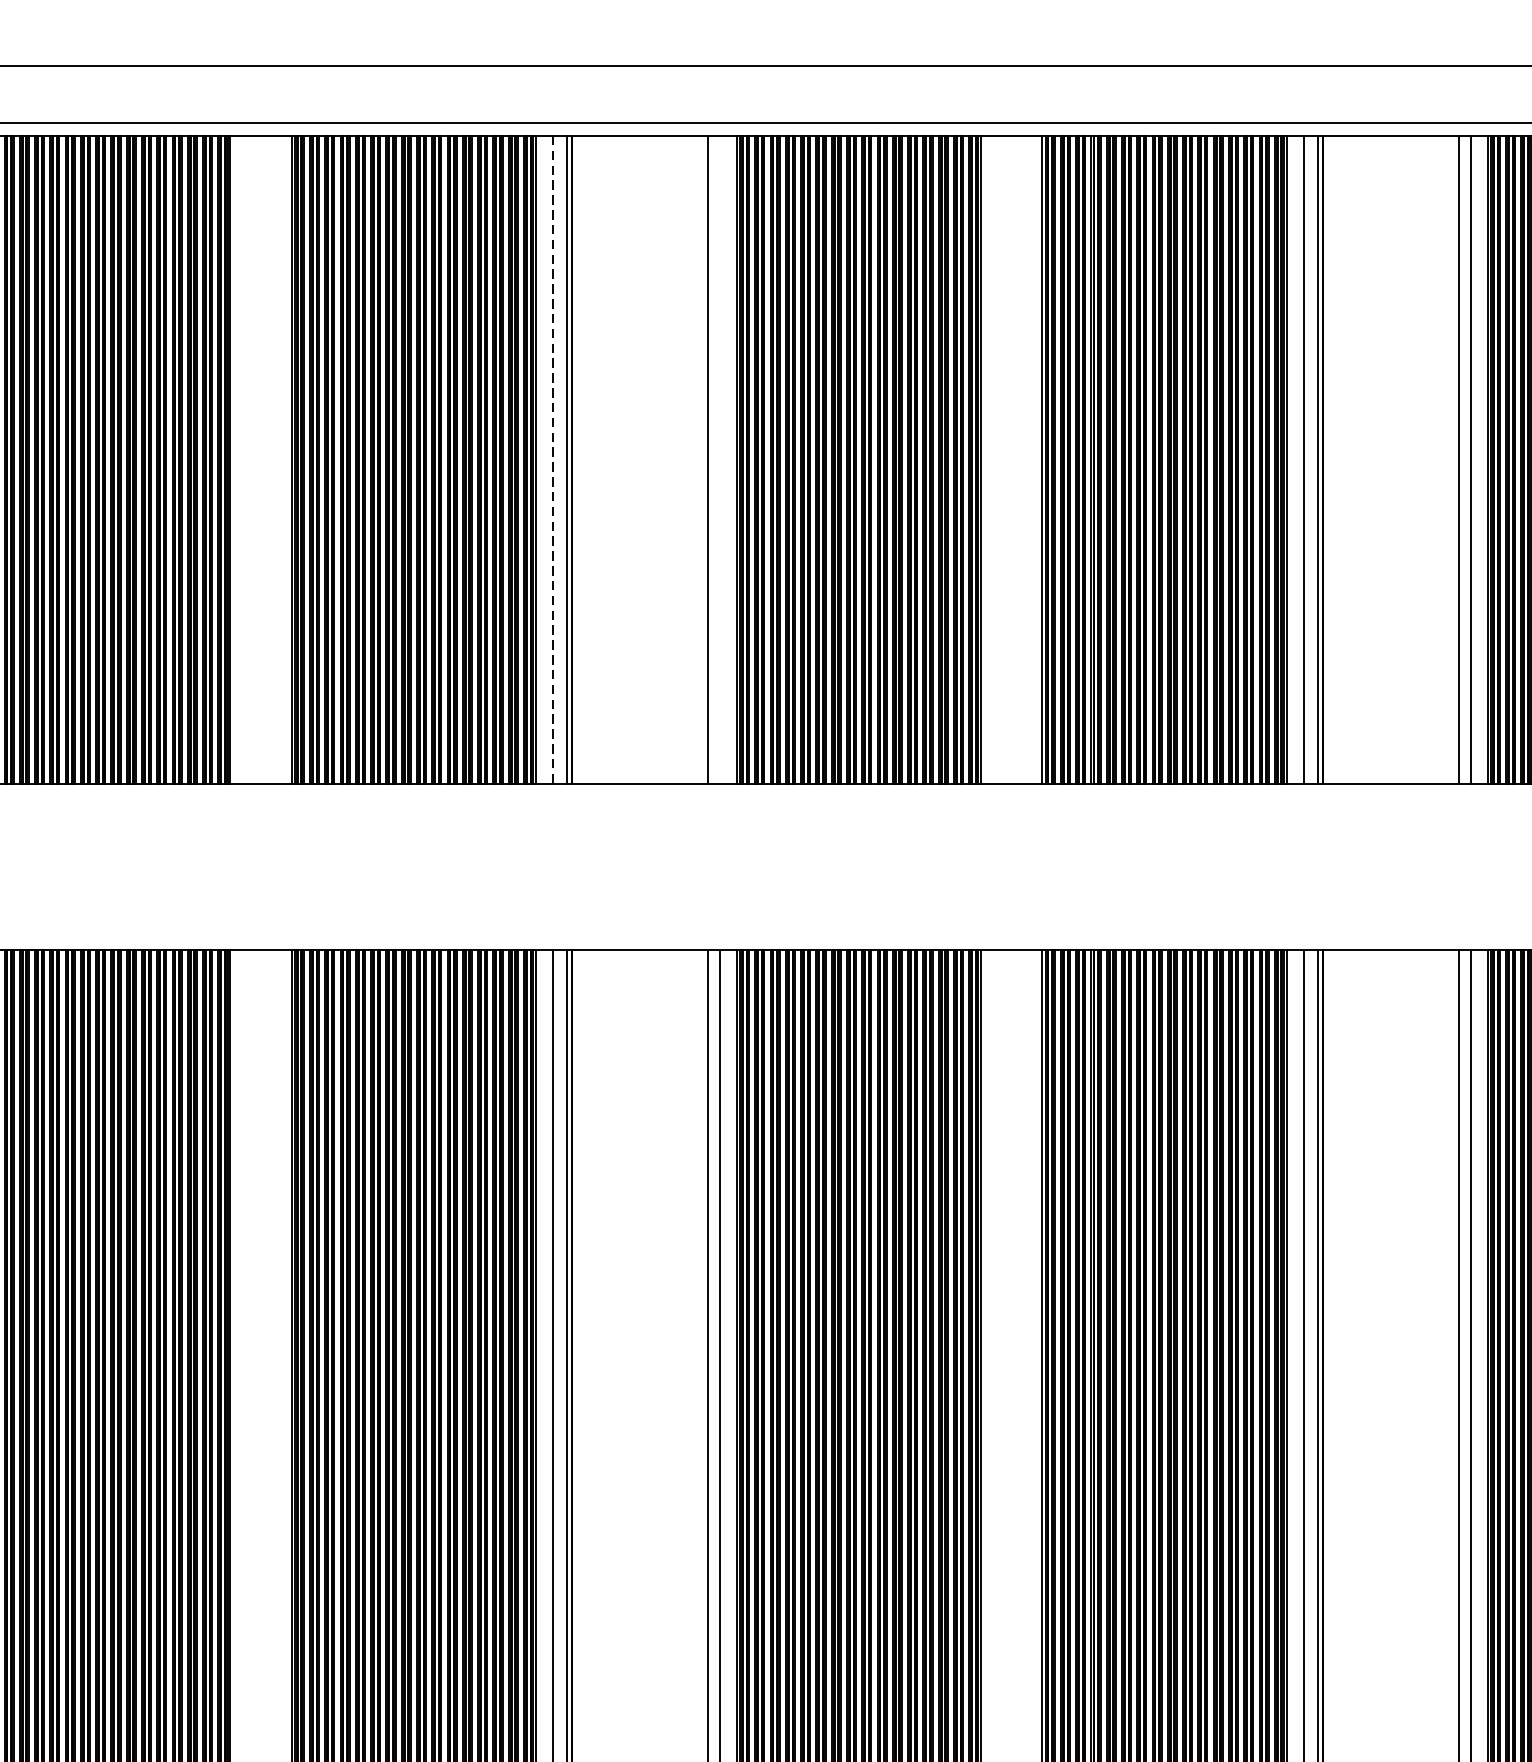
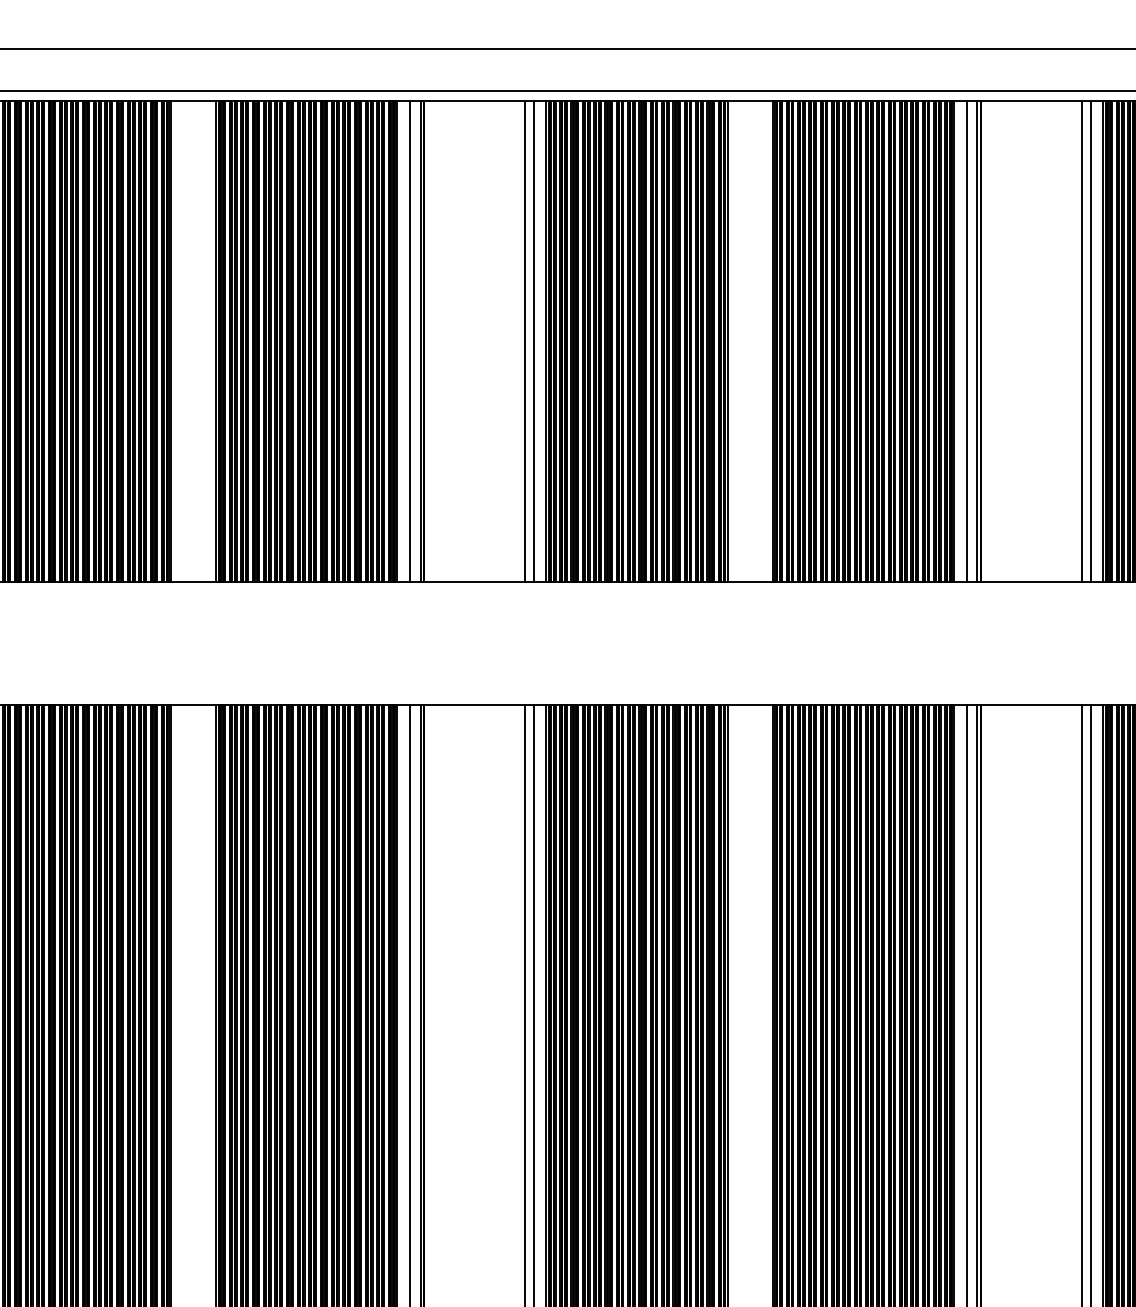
line: (719, 458) -> (533, 340), added
line: (553, 460) -> (410, 341), dashed -> solid

